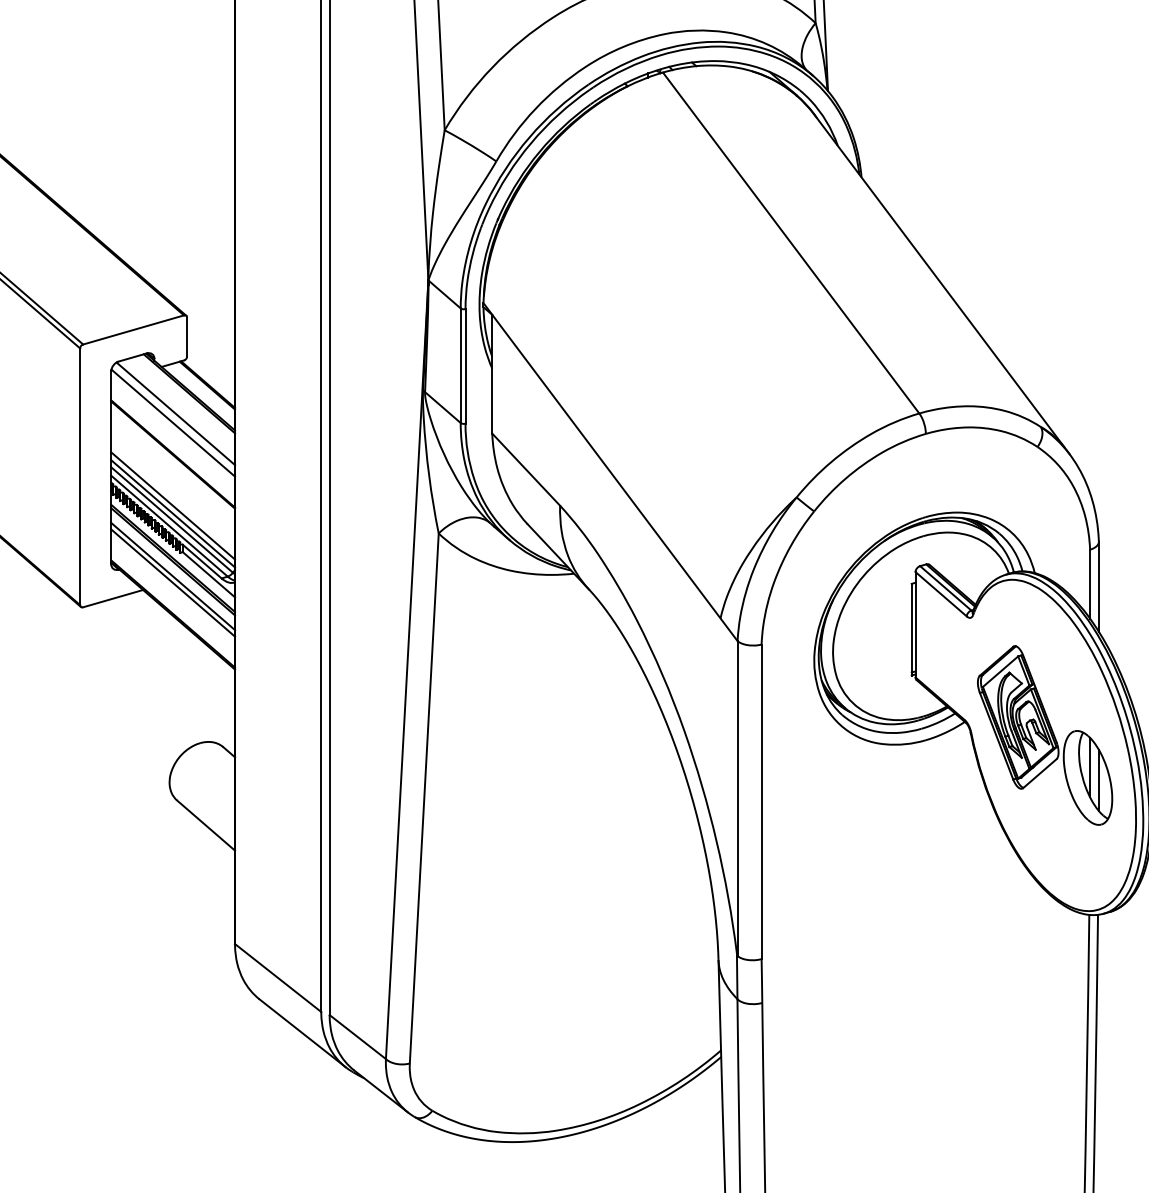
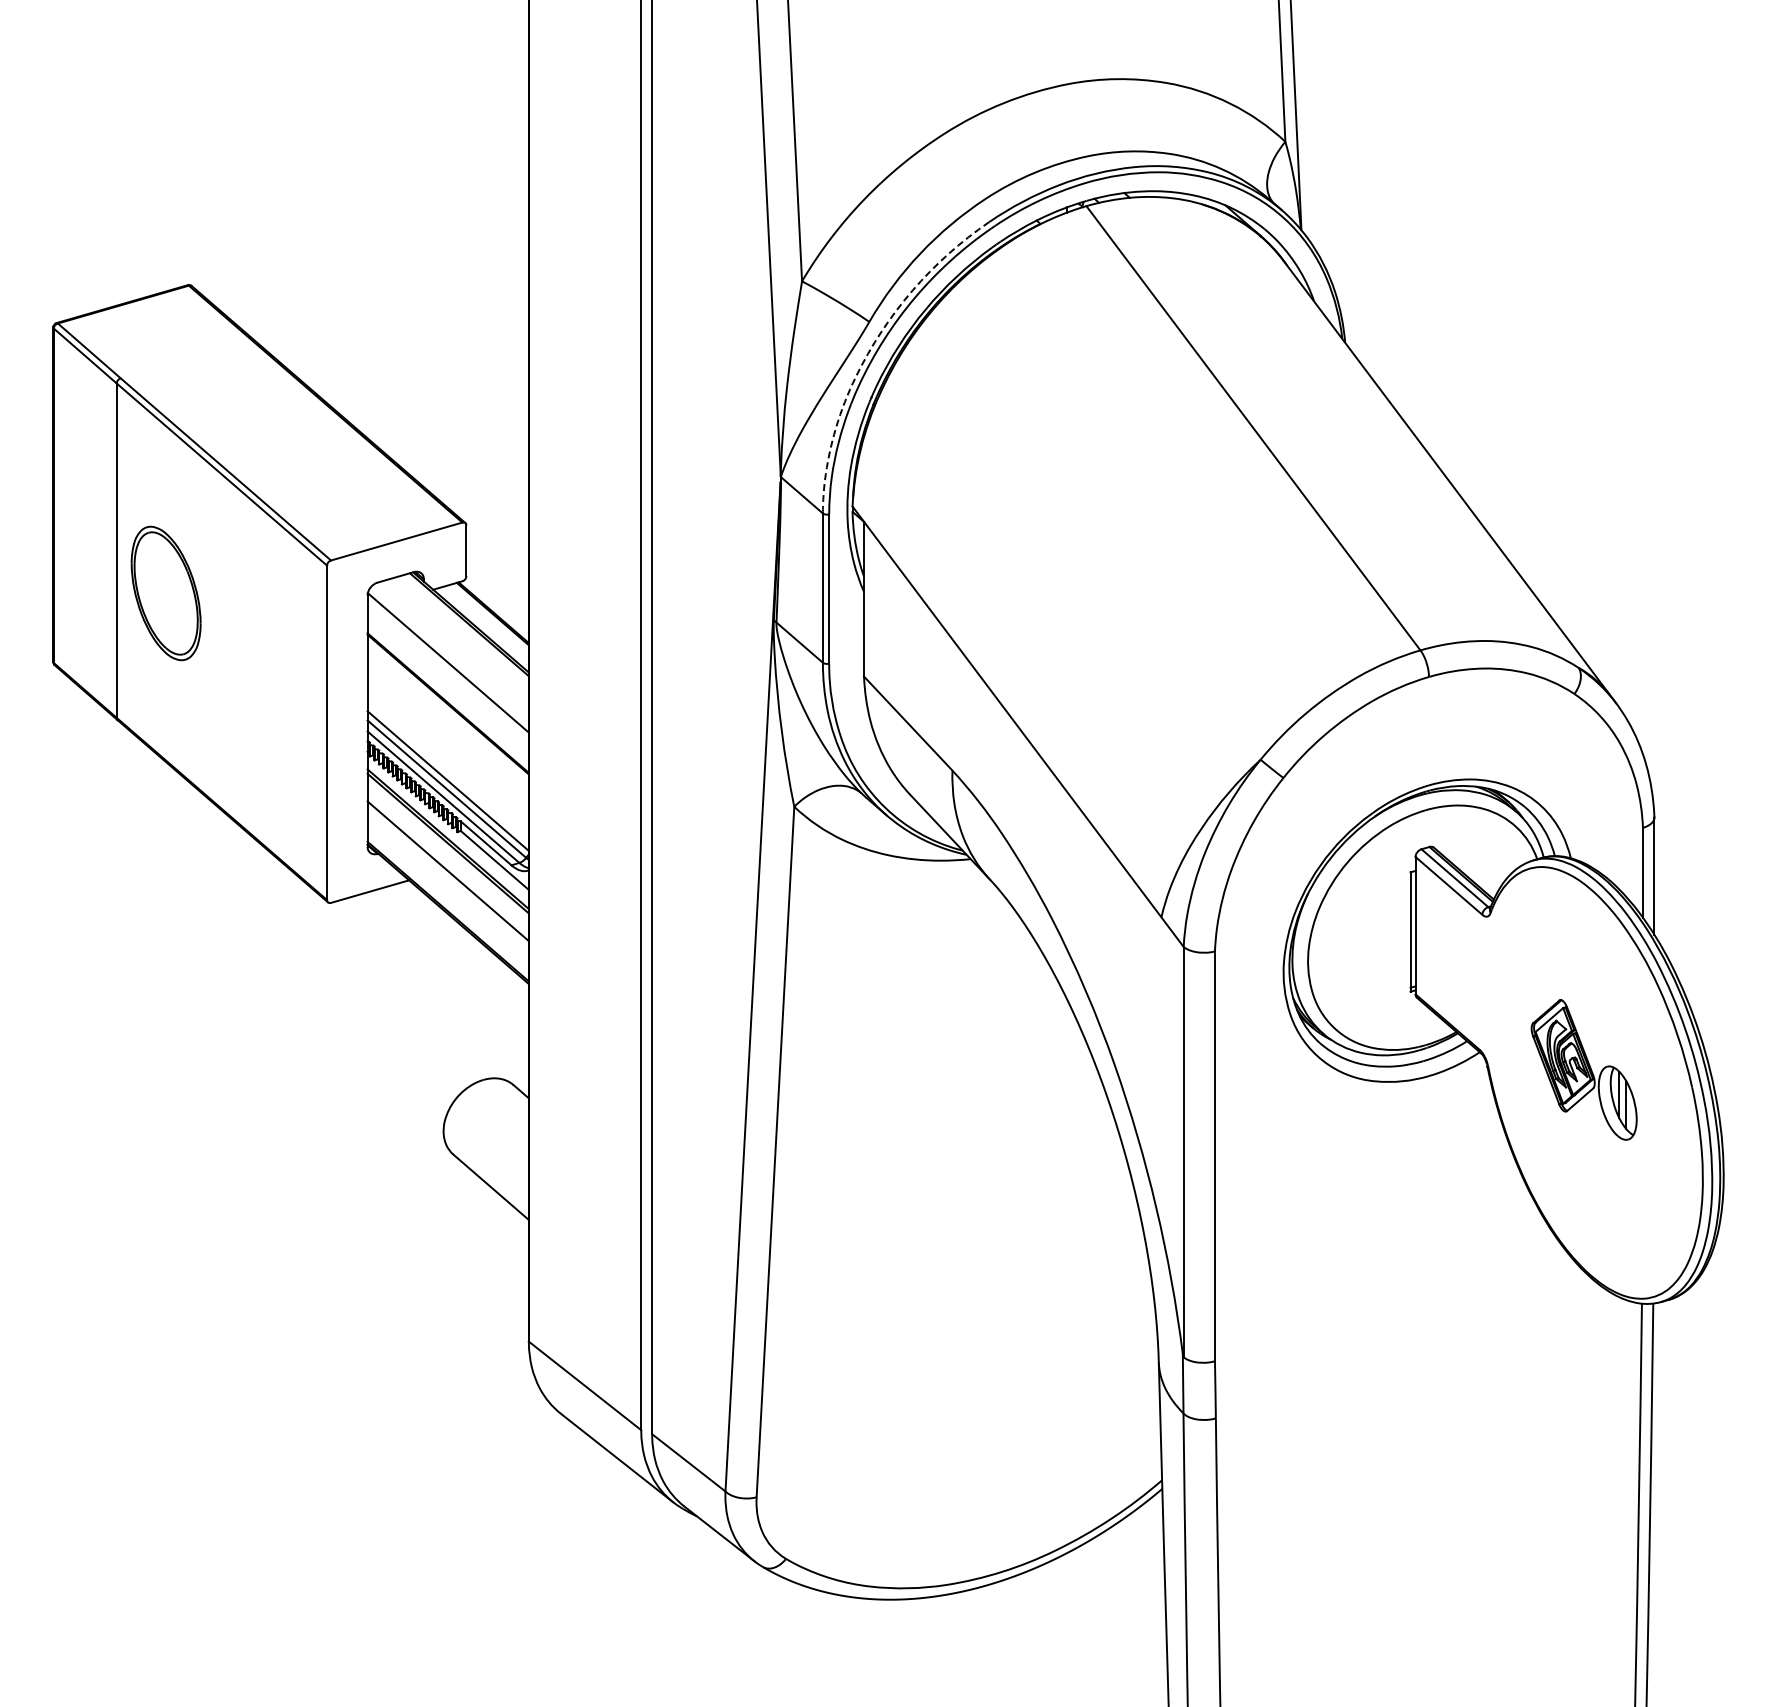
line: (496, 184) -> (869, 351), solid -> dashed
line: (175, 413) -> (451, 650), removed
line: (172, 505) -> (447, 770), removed
line: (172, 576) -> (447, 862), removed
part: (1044, 735) -> (1583, 1069), size x0.6

